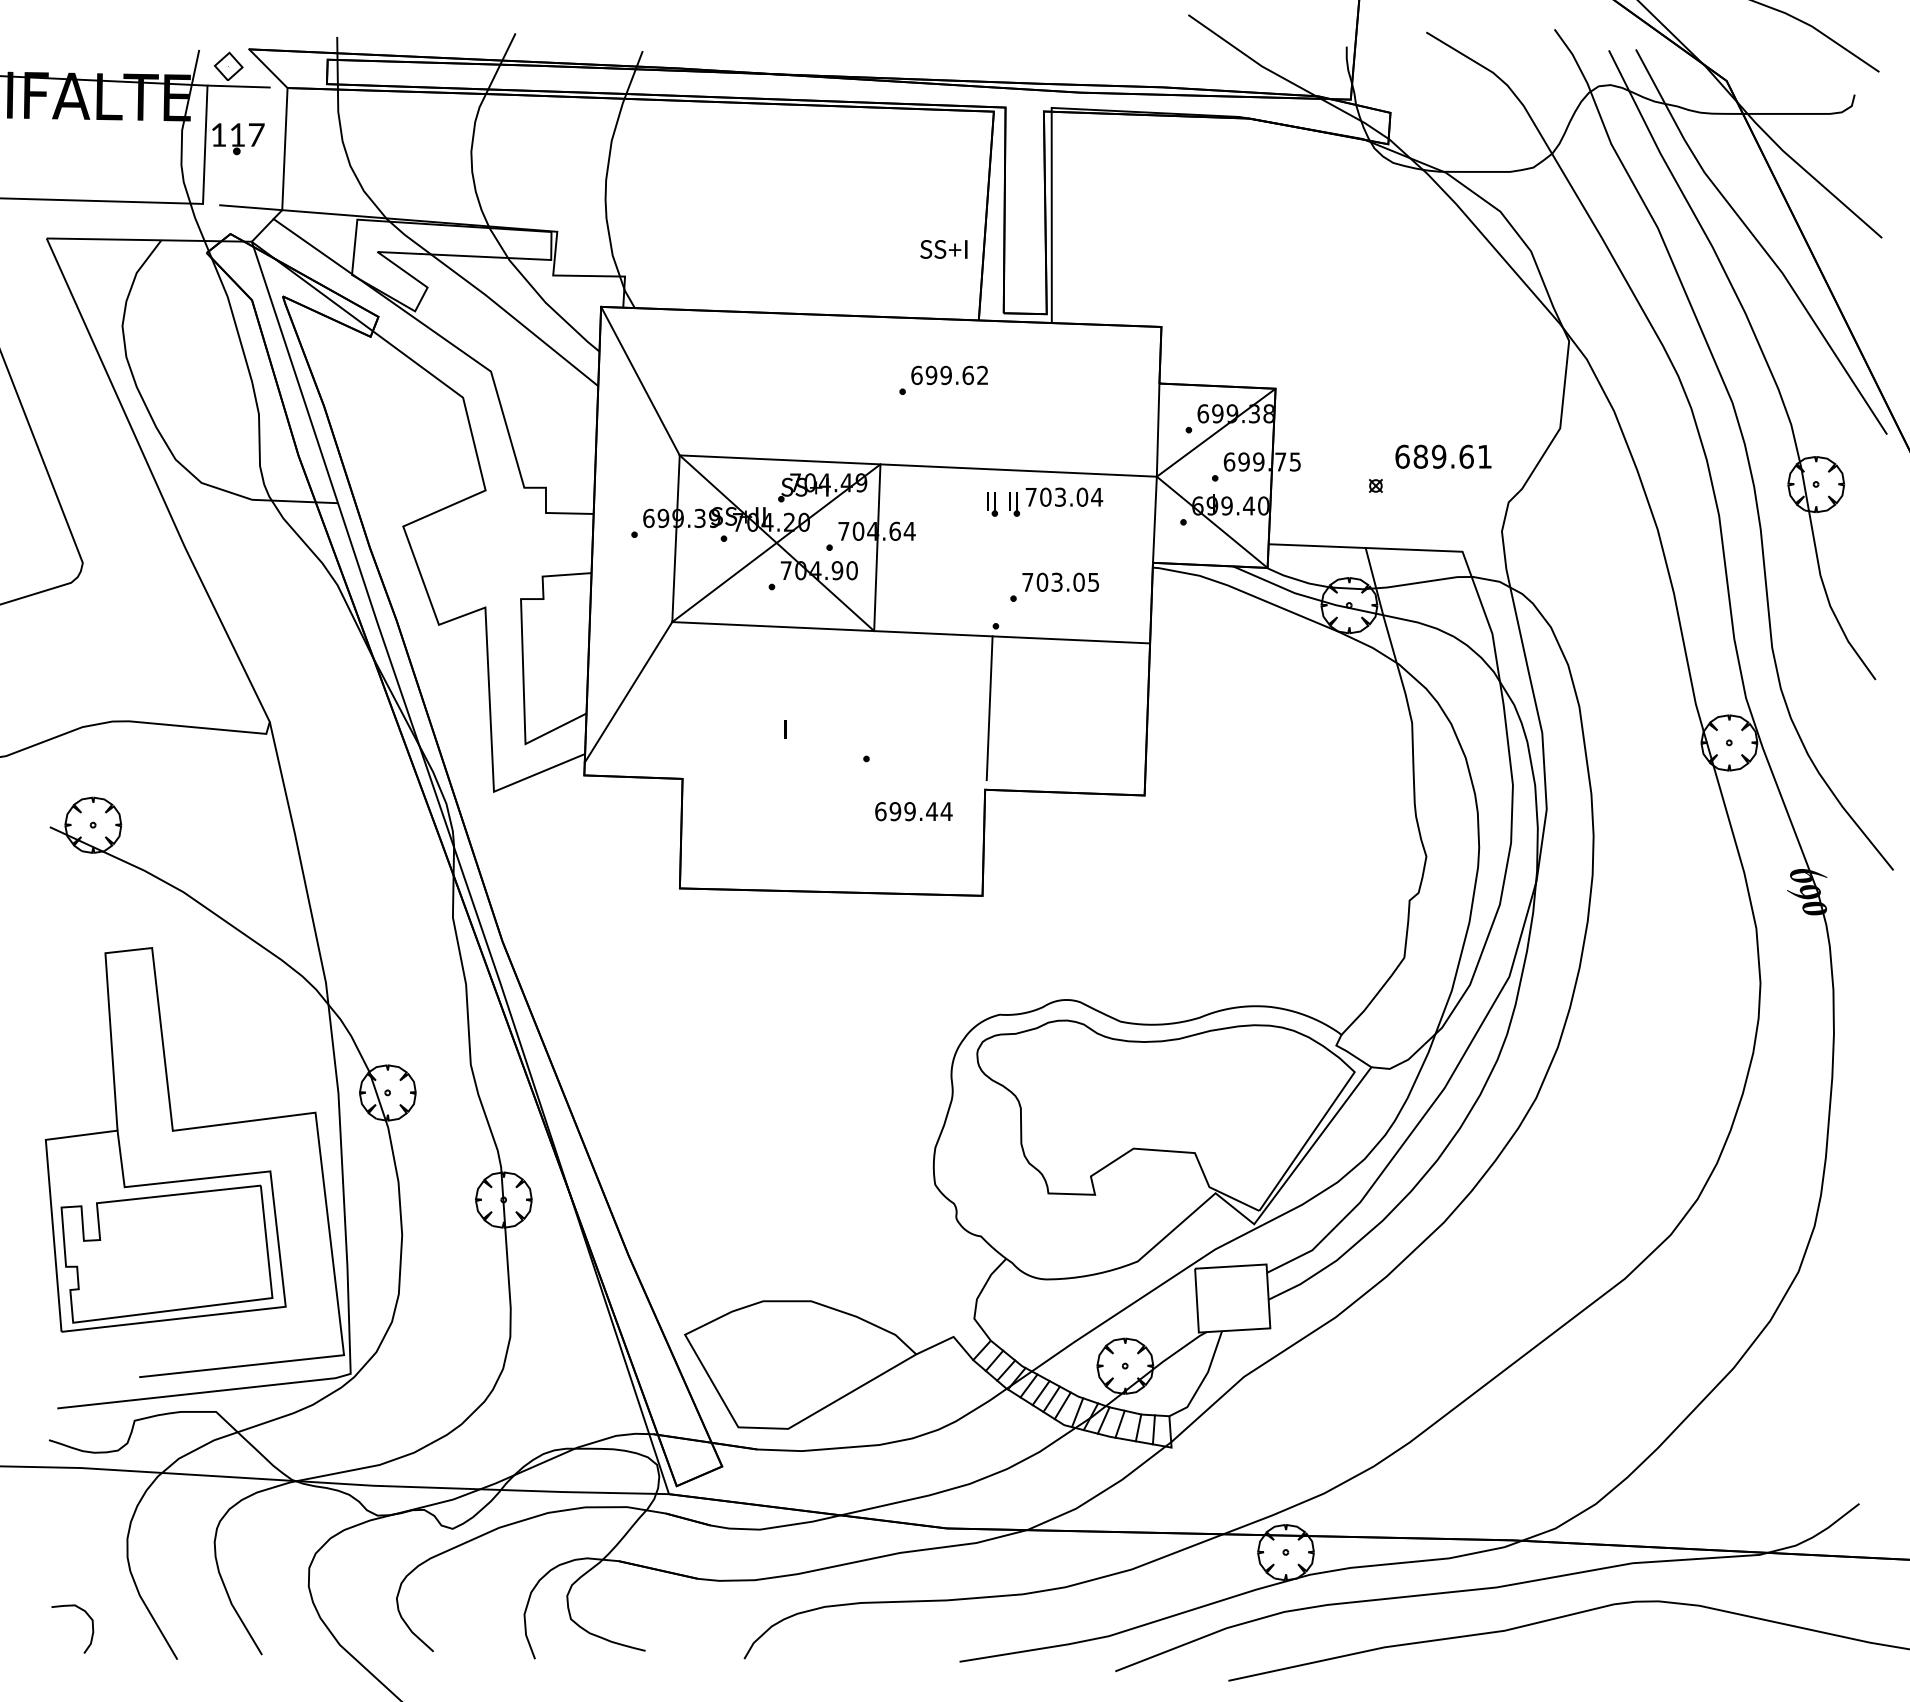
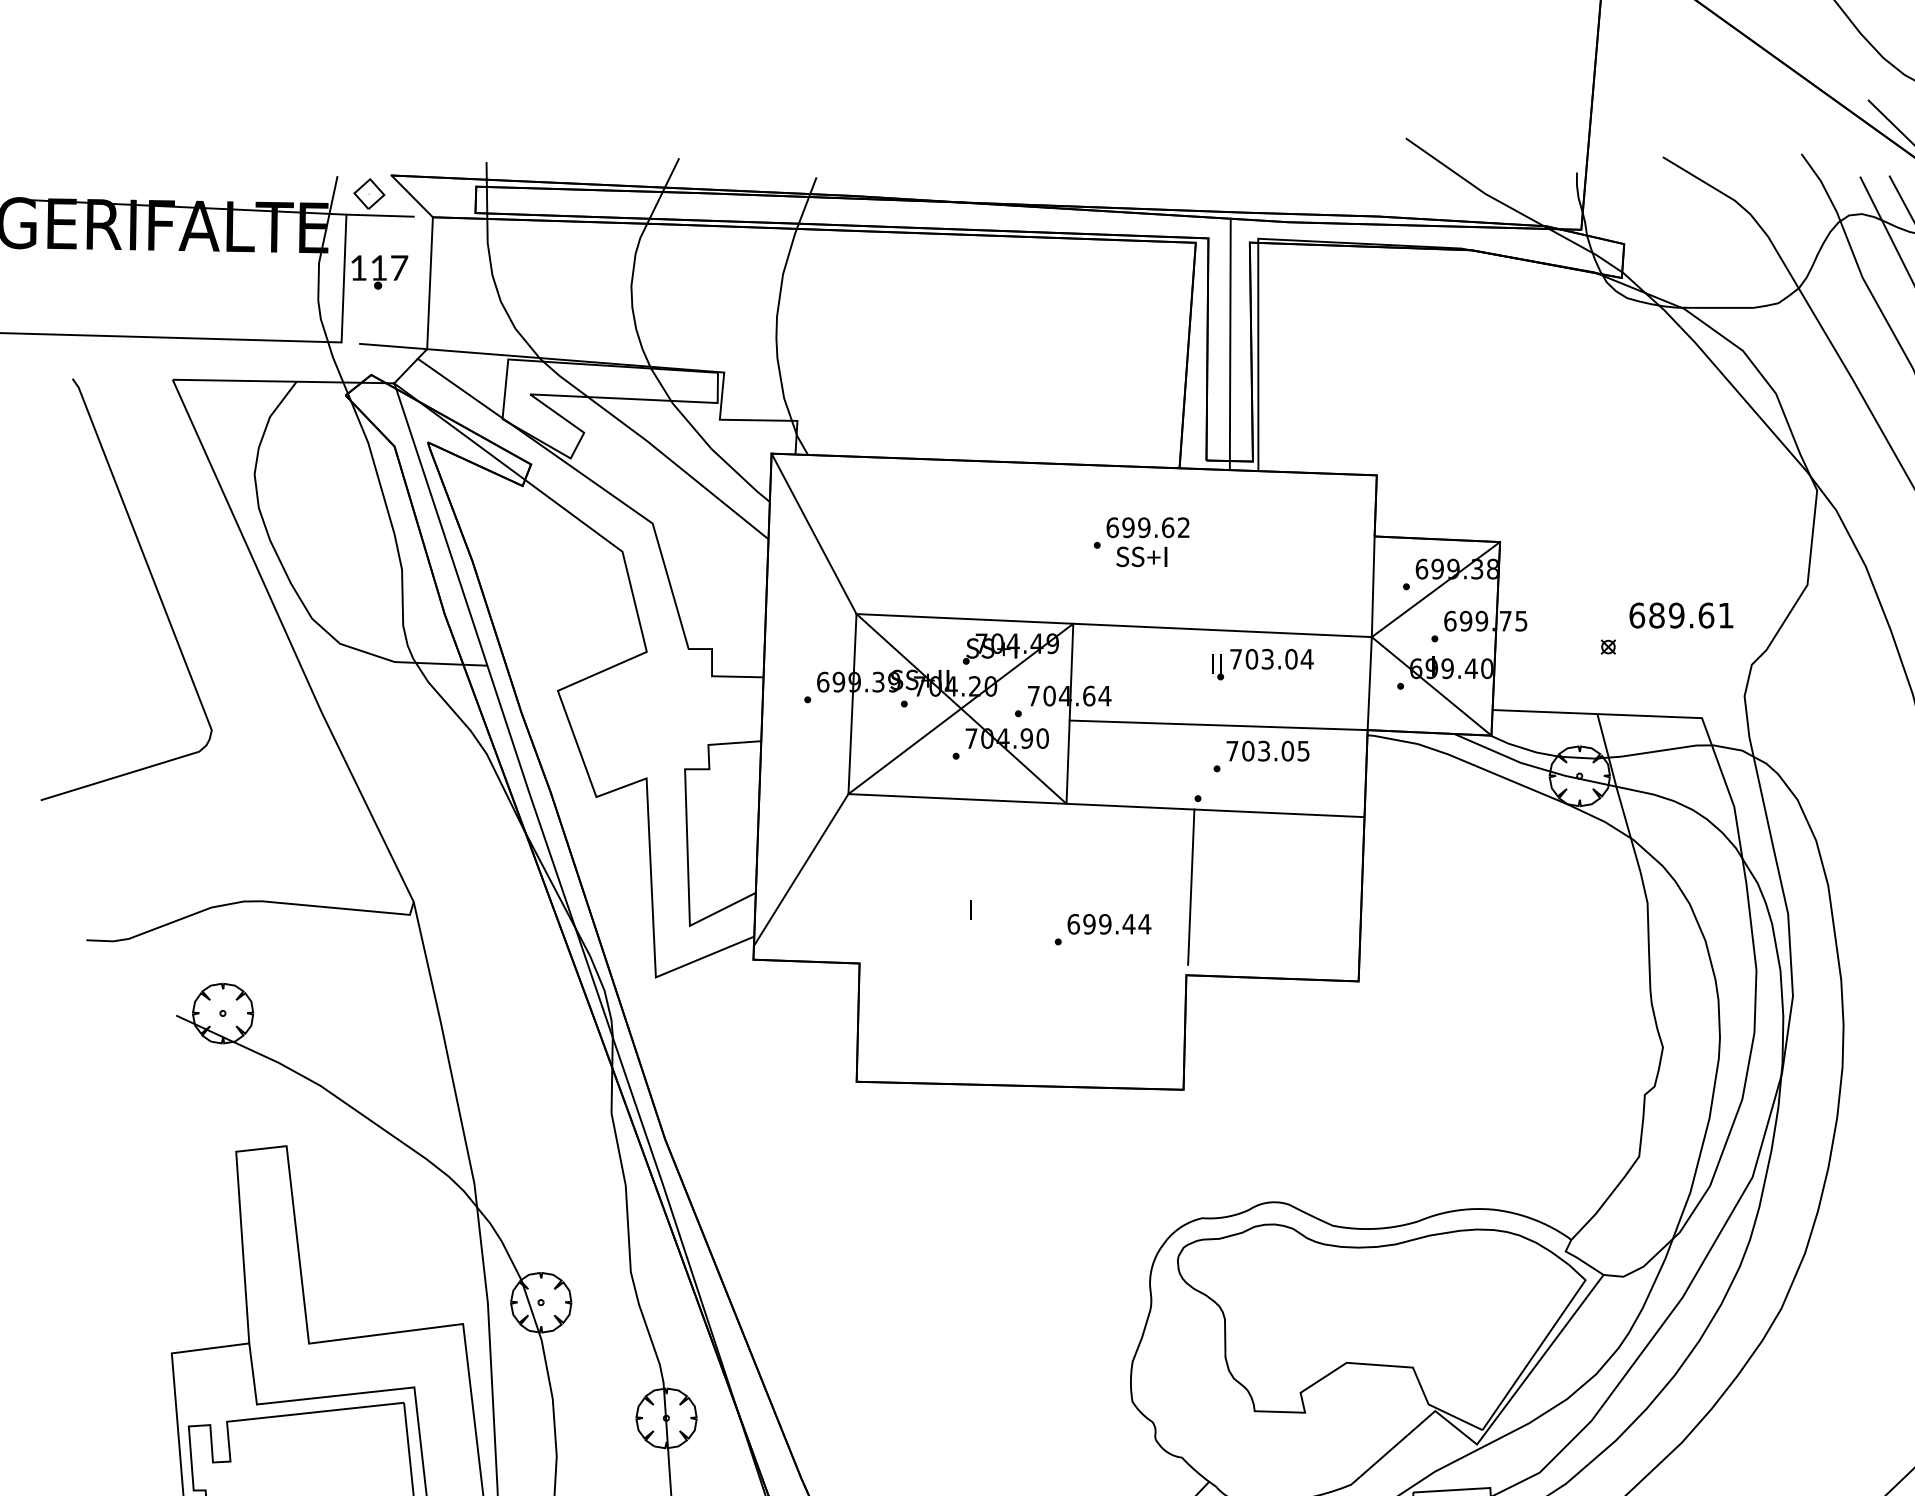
line: (1025, 205) -> (1229, 344), added
text: (943, 249) -> (1141, 556), moved
part: (992, 504) -> (1194, 667), removed
line: (1014, 558) -> (1218, 725), added
text: (913, 811) -> (1108, 924), moved

